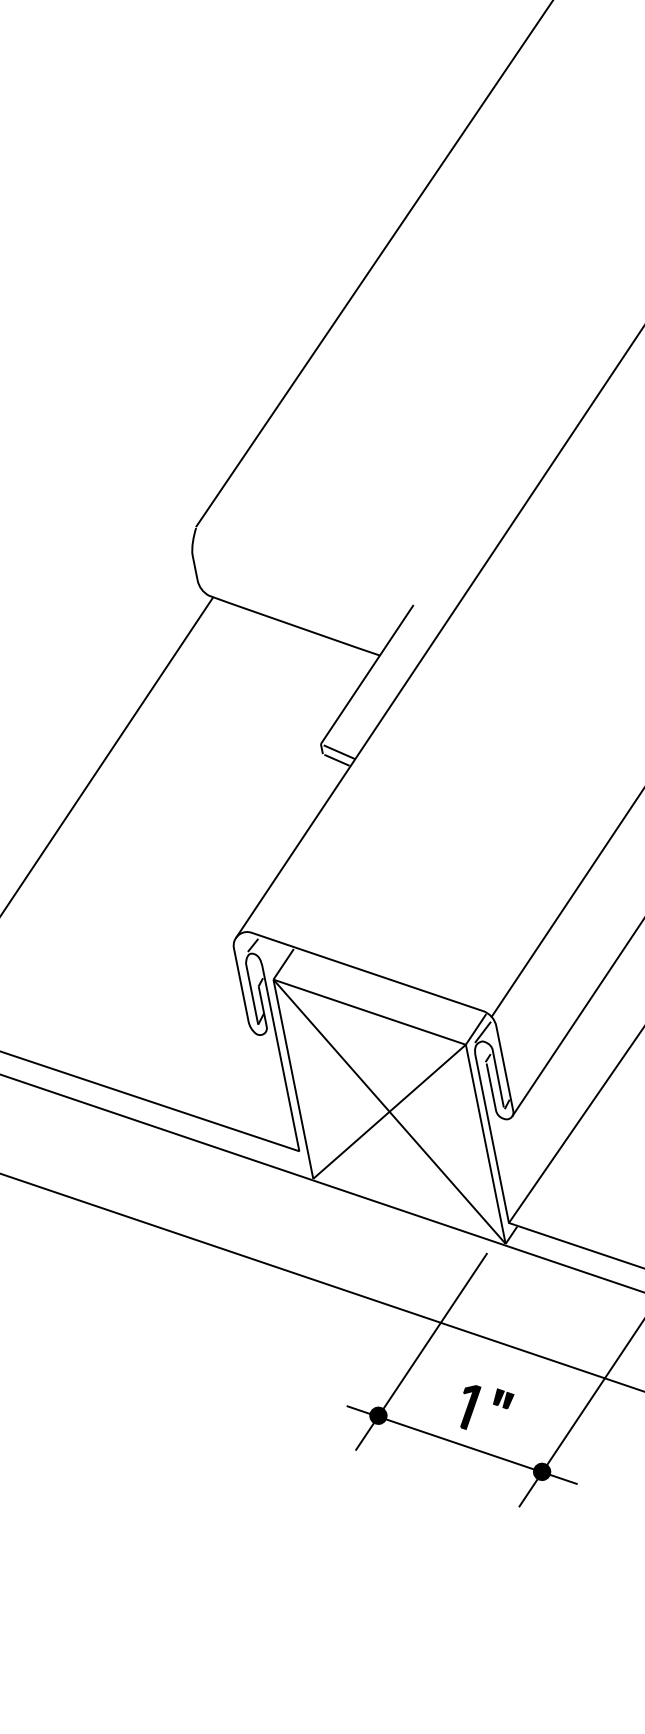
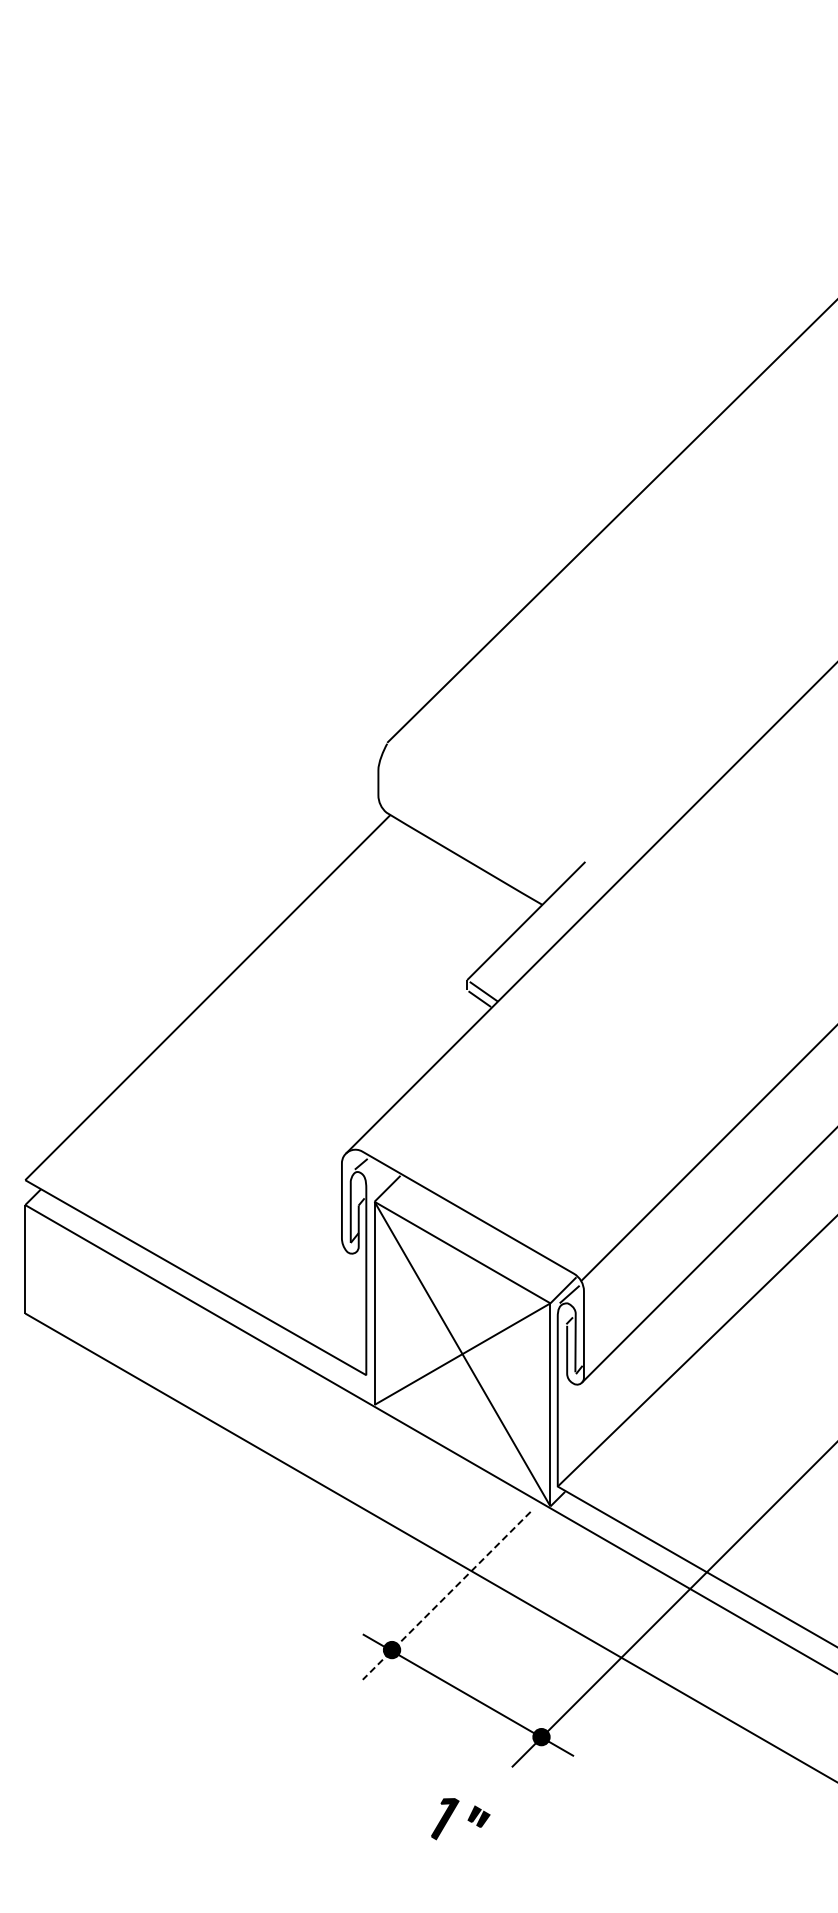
line: (421, 1351) -> (446, 1595), solid -> dashed
part: (492, 1403) -> (467, 1819), moved

